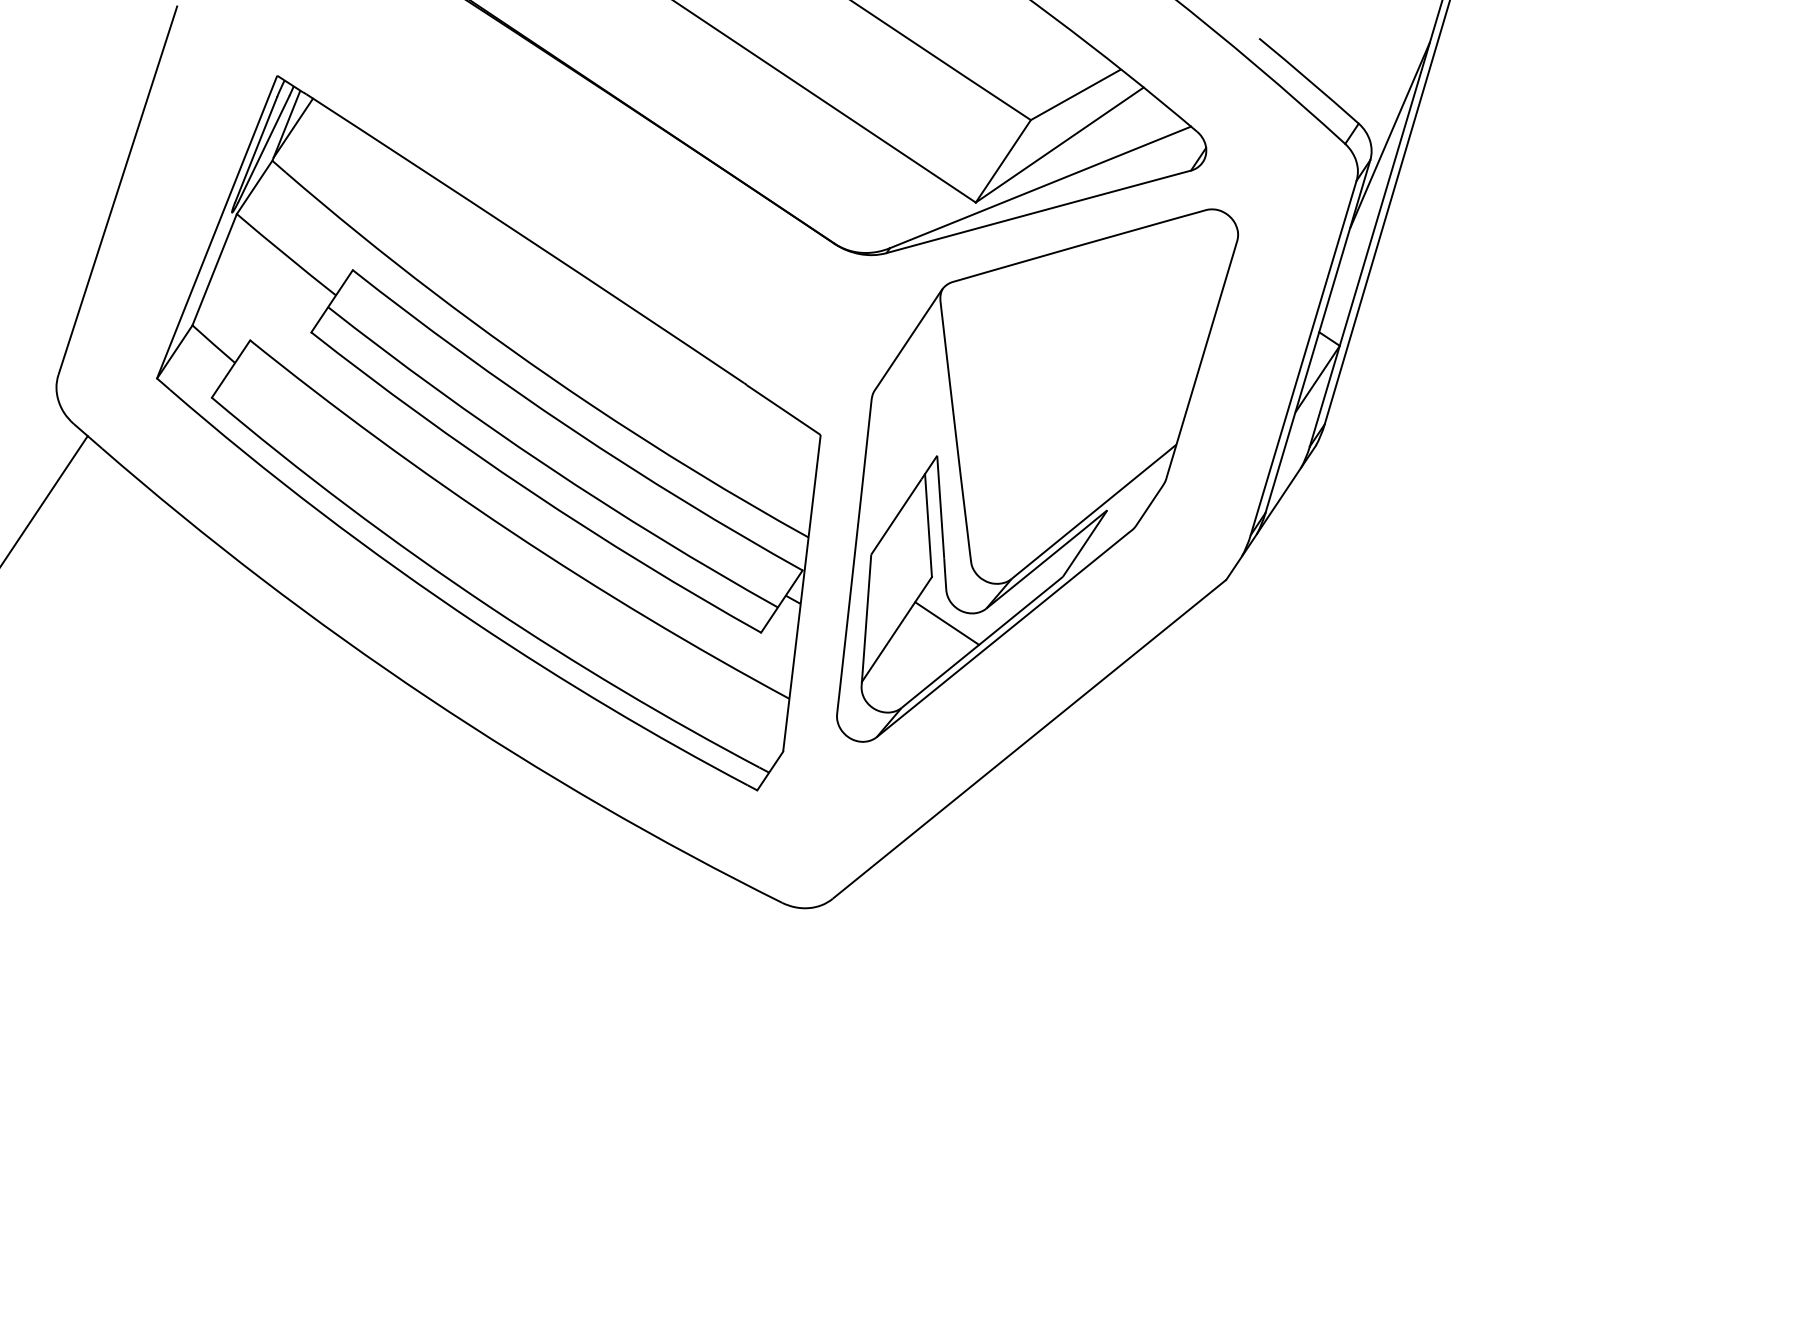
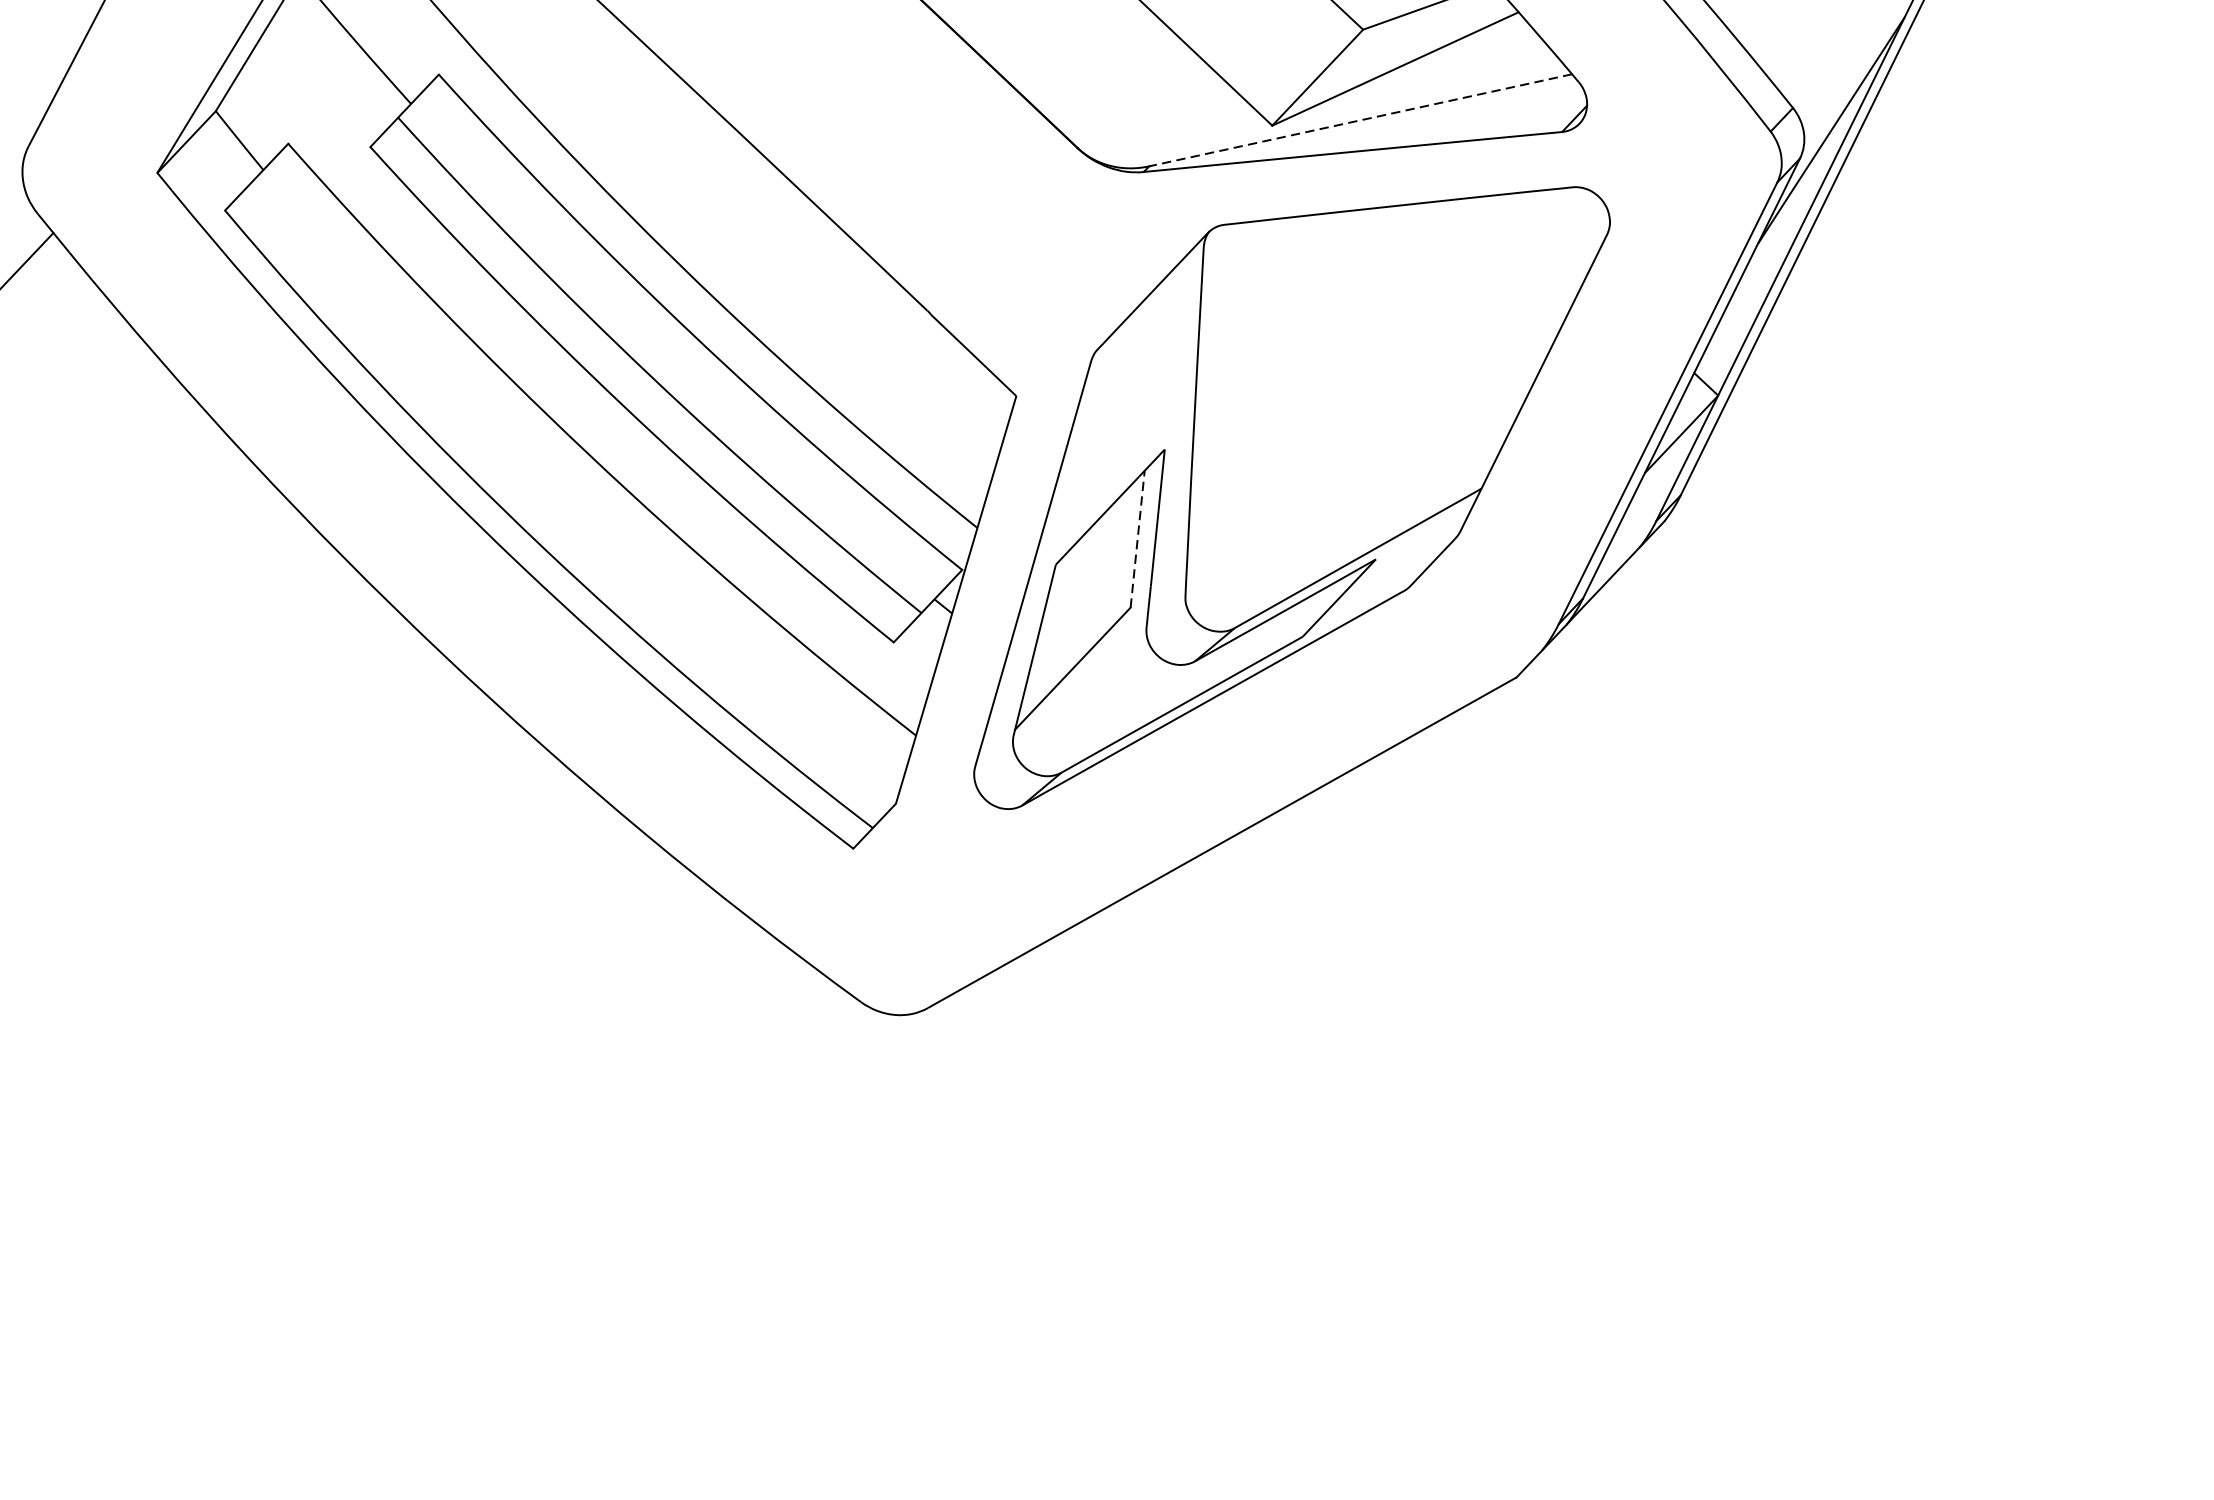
line: (1040, 187) -> (1360, 120), solid -> dashed
line: (928, 525) -> (1137, 539), solid -> dashed
line: (947, 623) -> (1140, 672), removed

